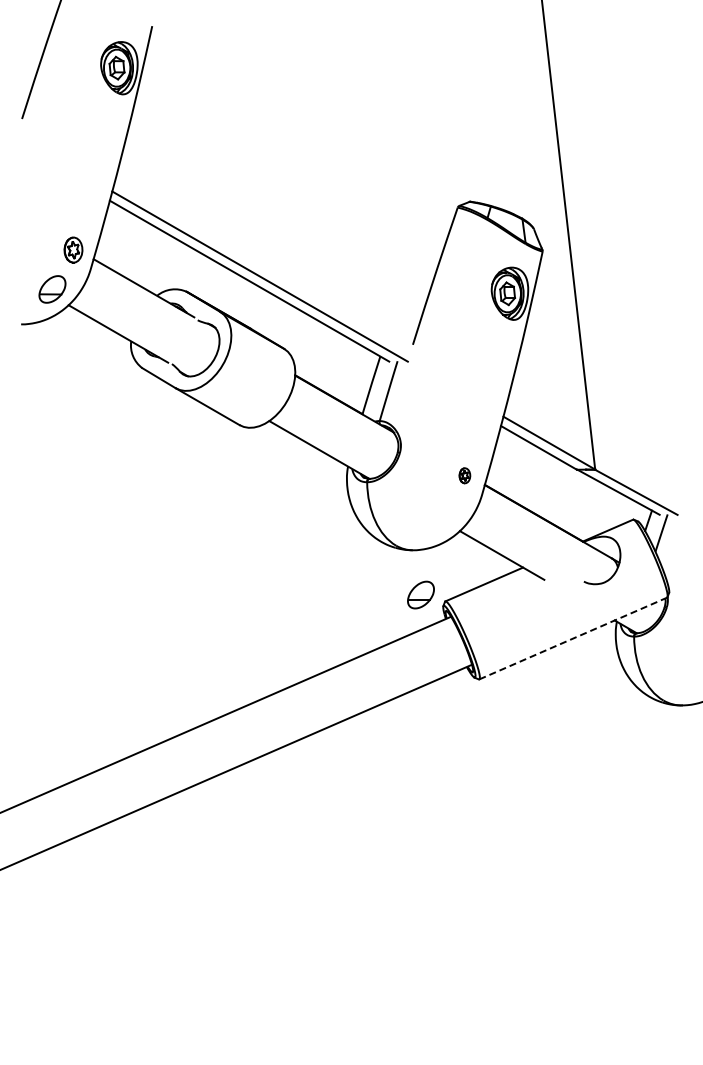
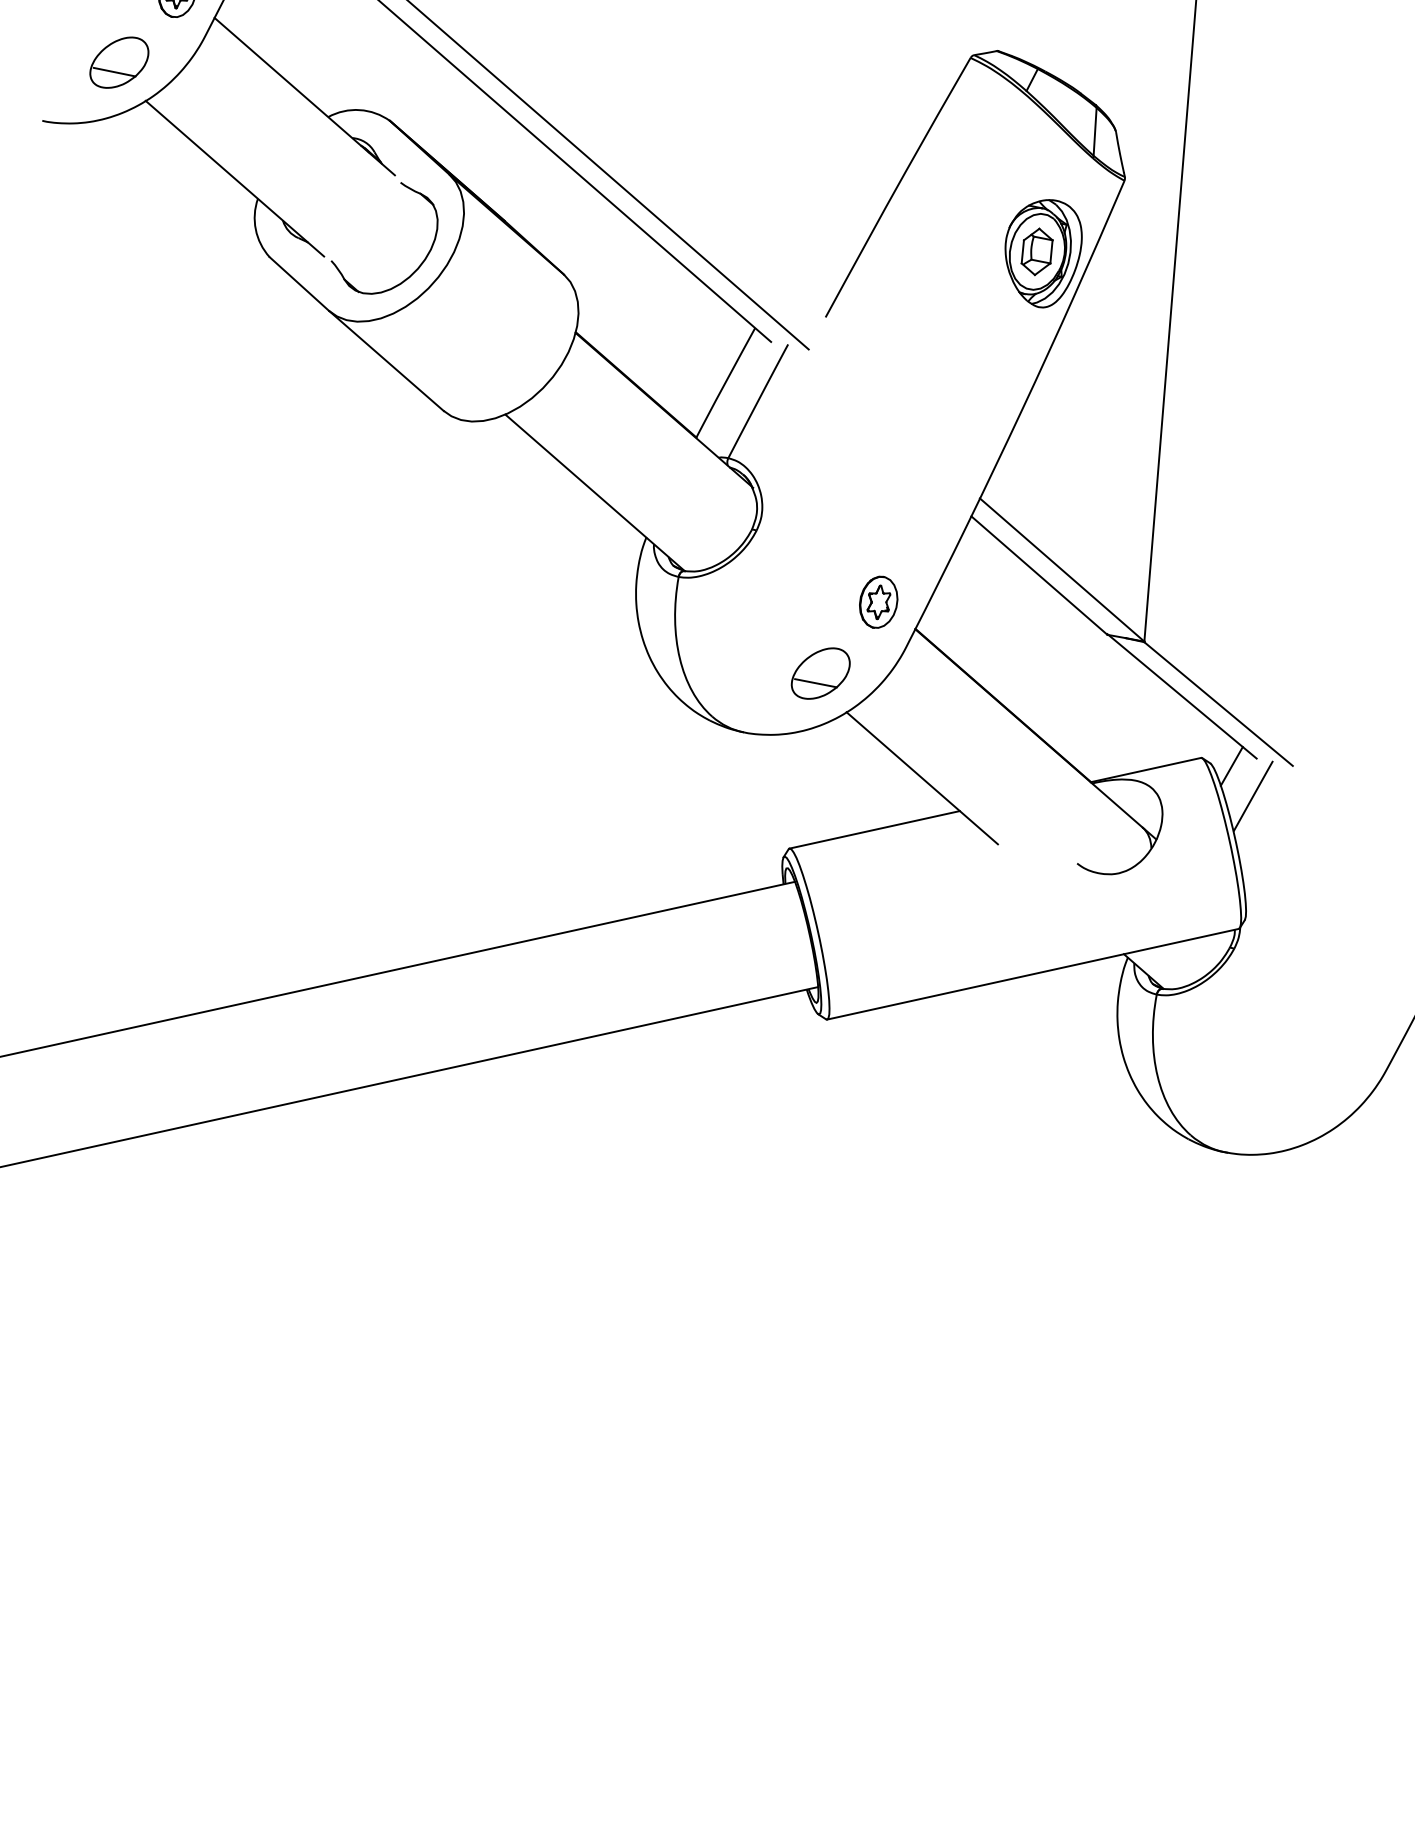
part: (464, 475) -> (877, 601), size x1.67
part: (420, 594) -> (820, 672), moved
line: (573, 638) -> (1033, 974), dashed -> solid

